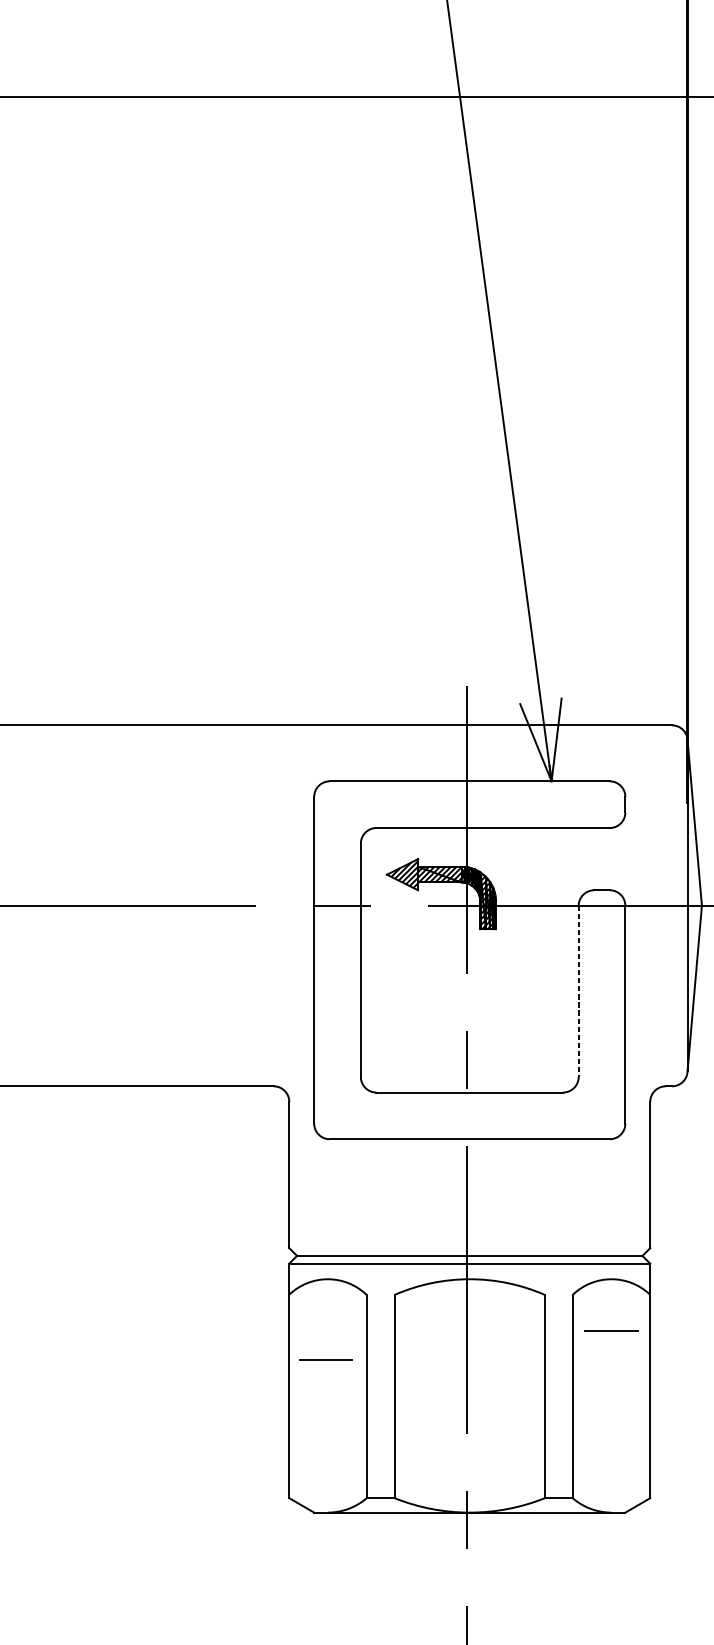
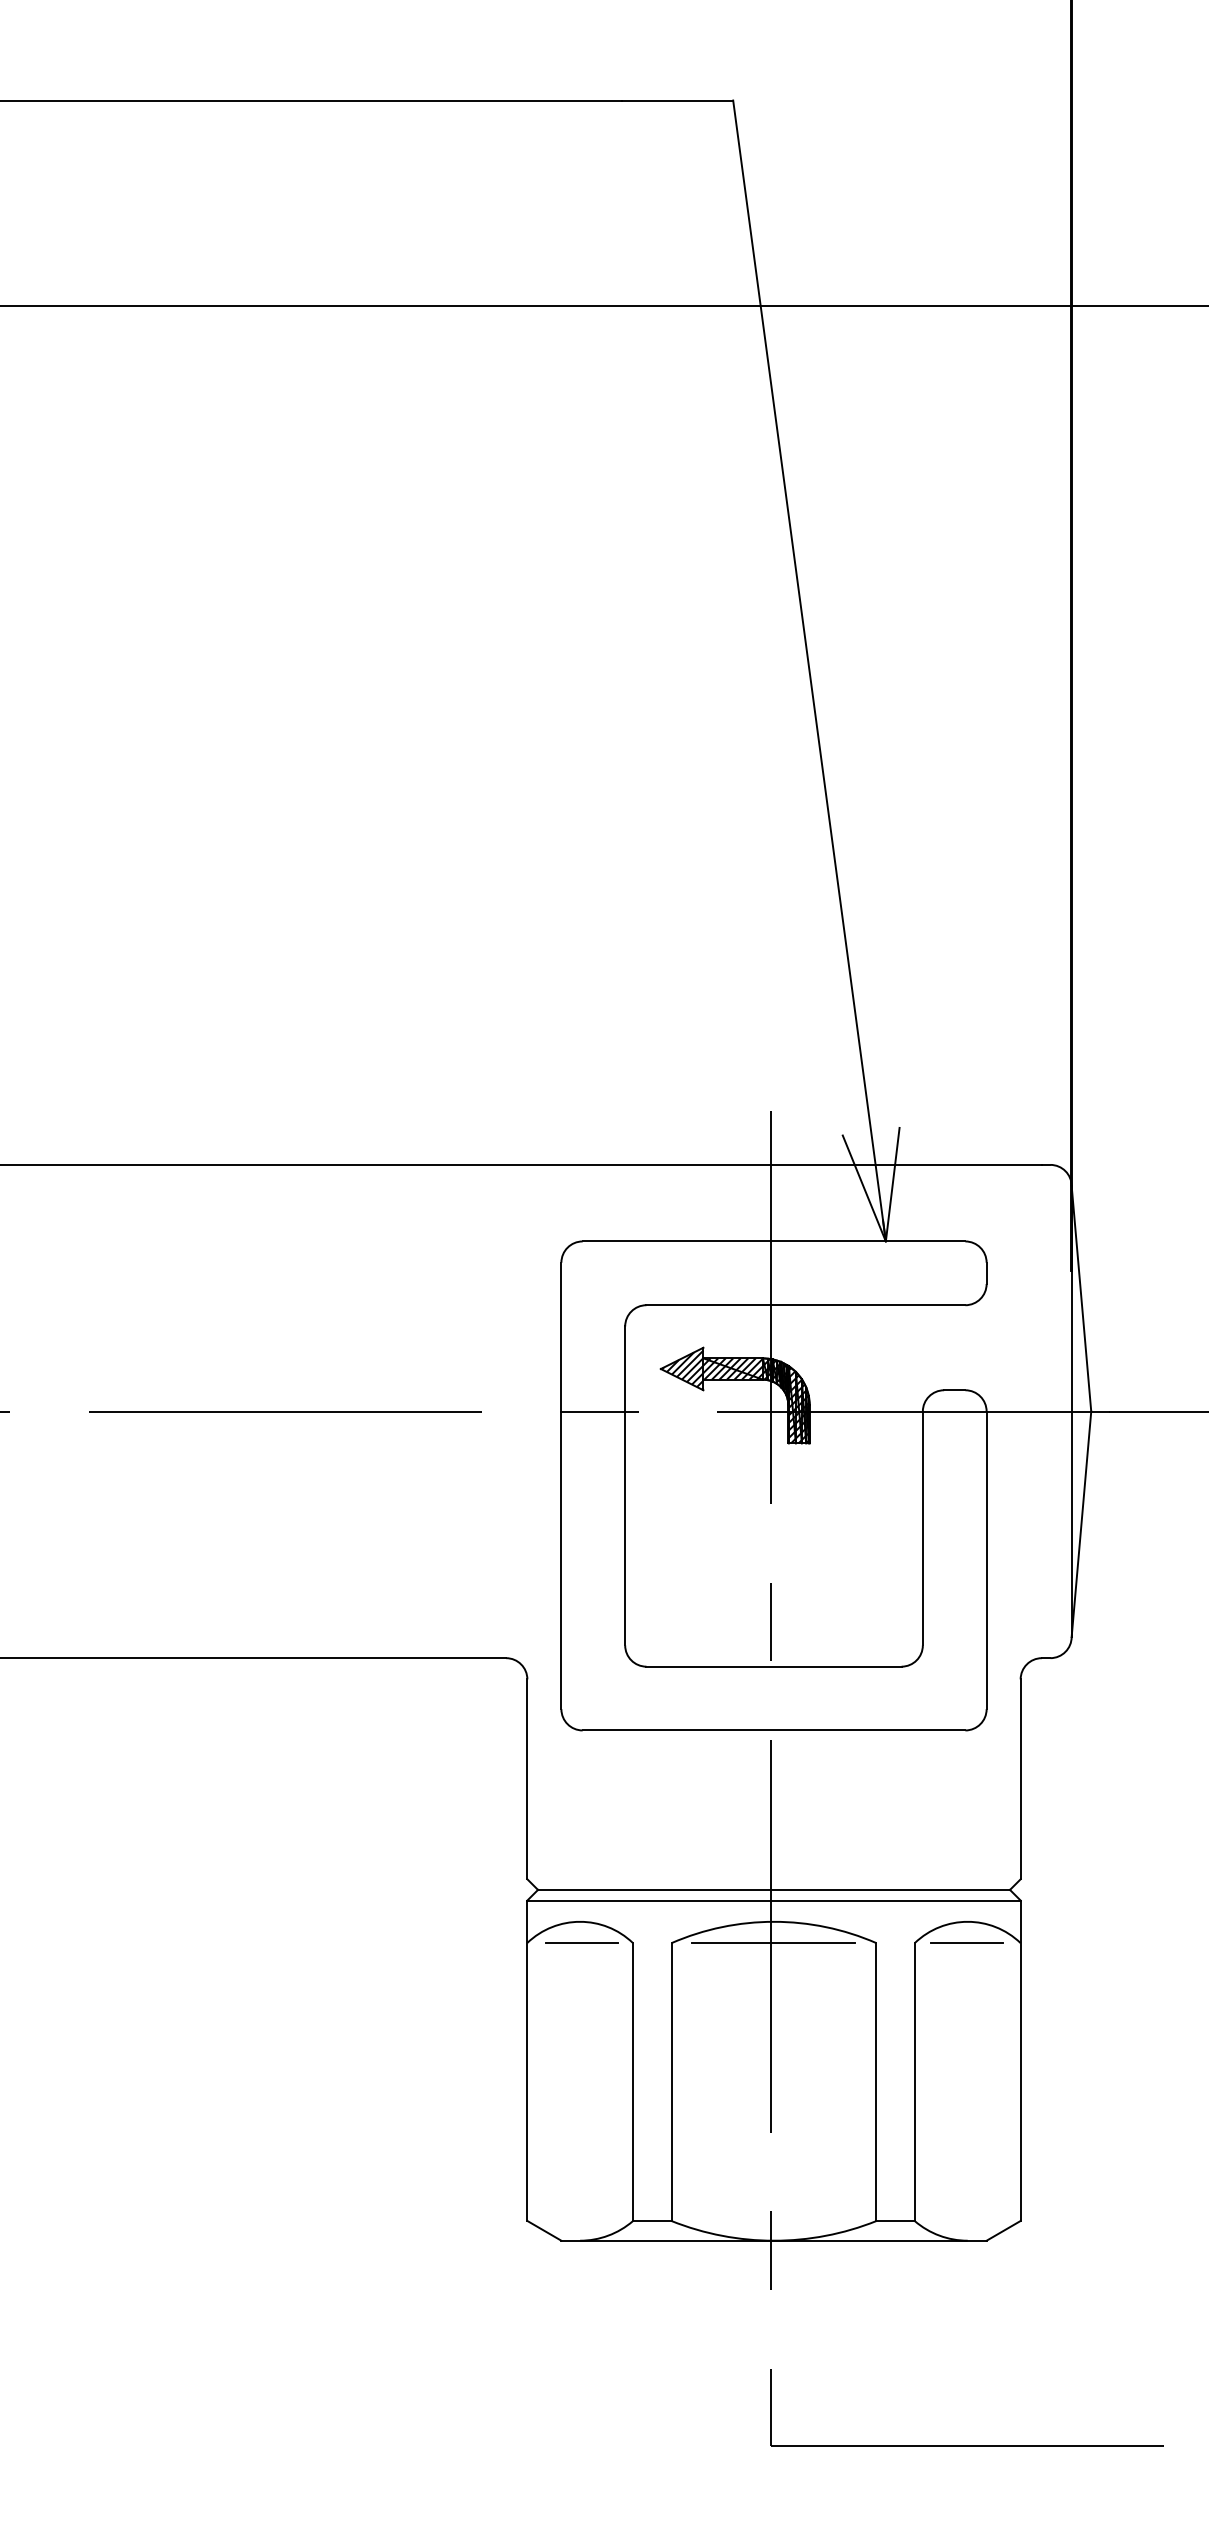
line: (578, 991) -> (922, 1528), dashed -> solid
line: (469, 1295) -> (773, 1943), added
line: (610, 1330) -> (966, 1942), moved
line: (325, 1359) -> (581, 1942), moved

